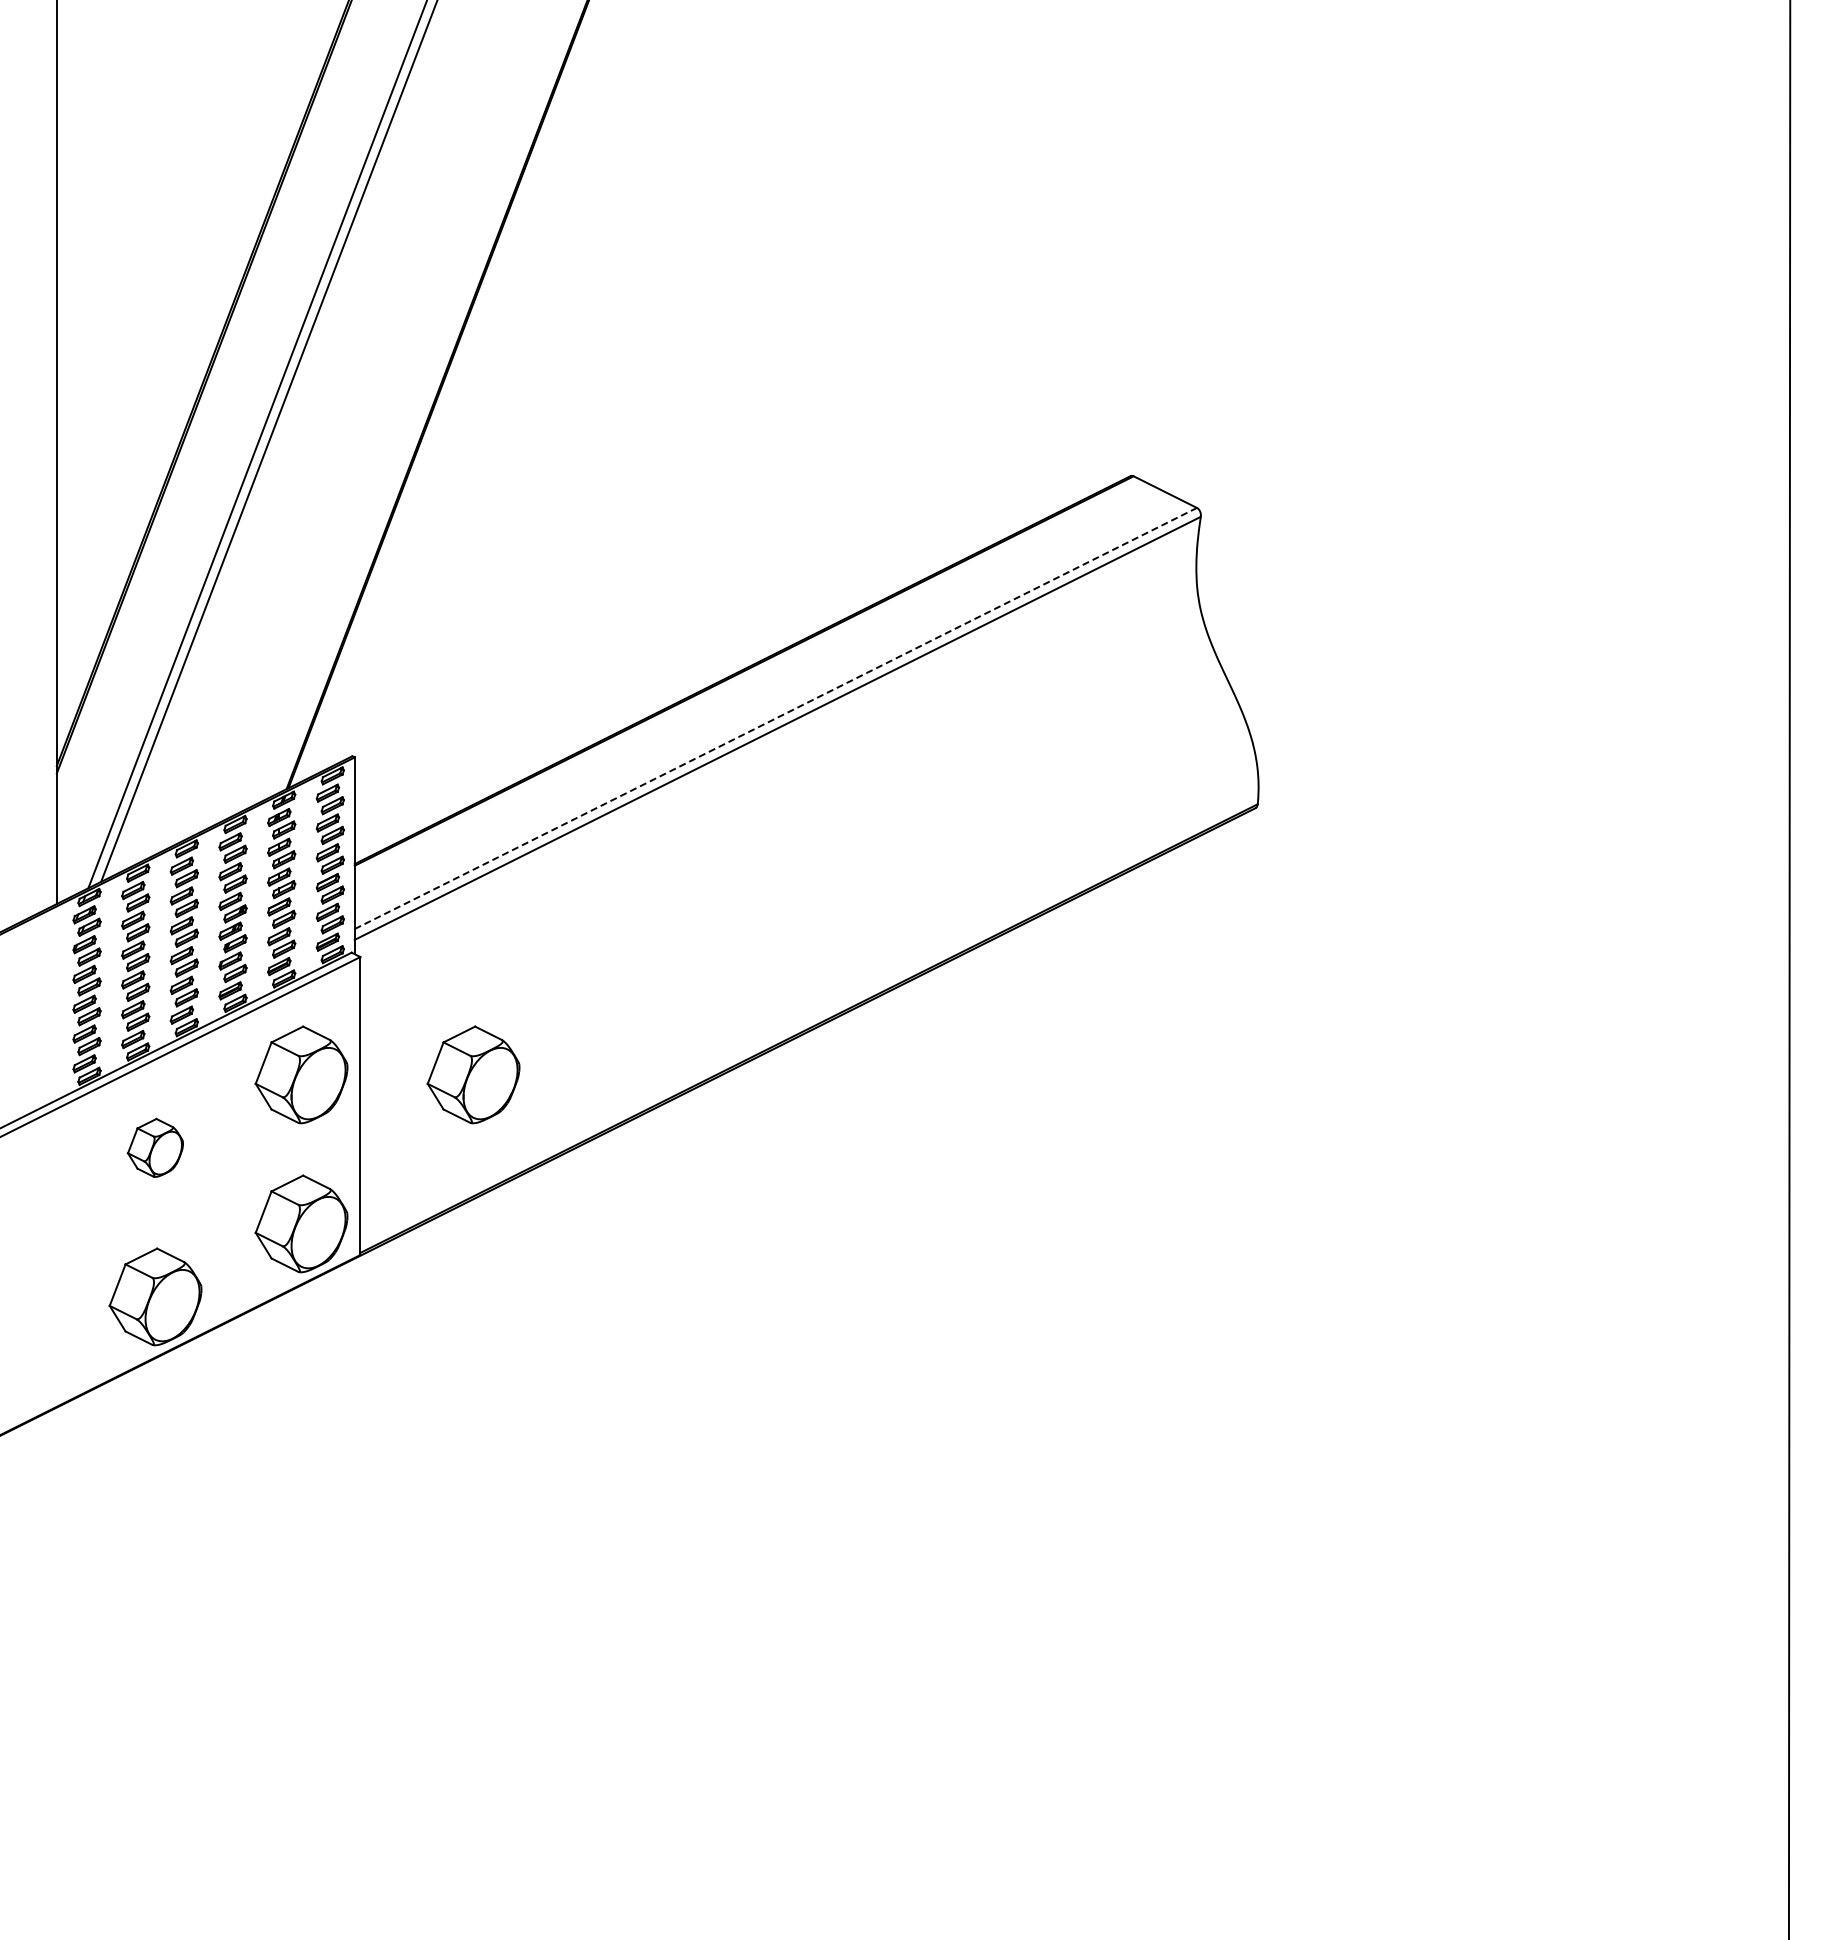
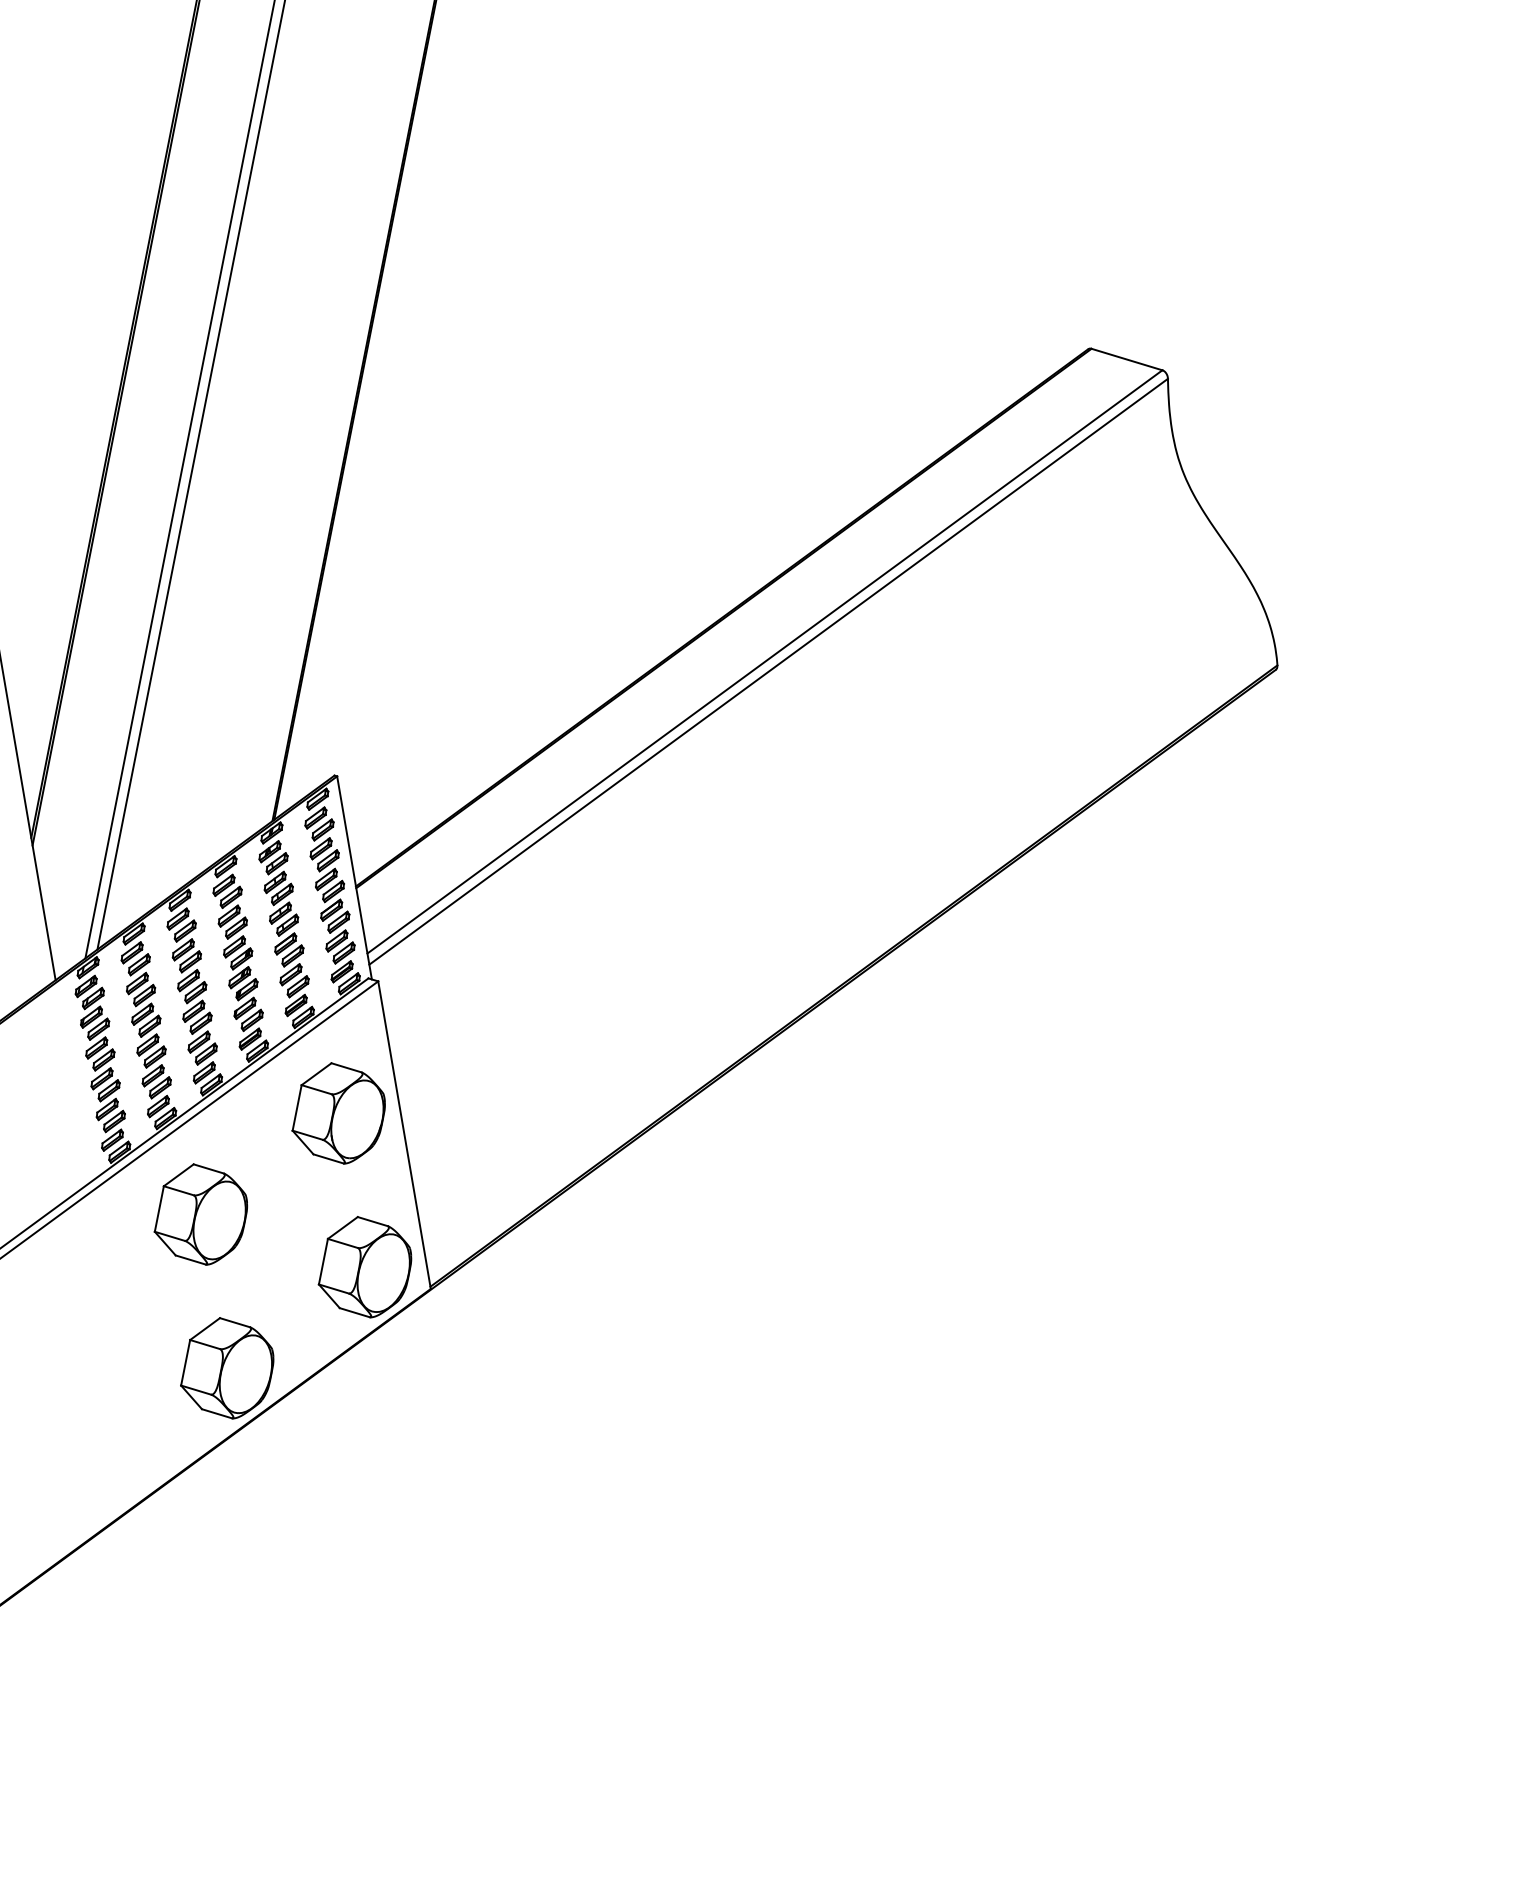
line: (775, 718) -> (764, 661), dashed -> solid
part: (473, 1074) -> (515, 1082), removed
part: (155, 1147) -> (200, 1214), size x1.67

